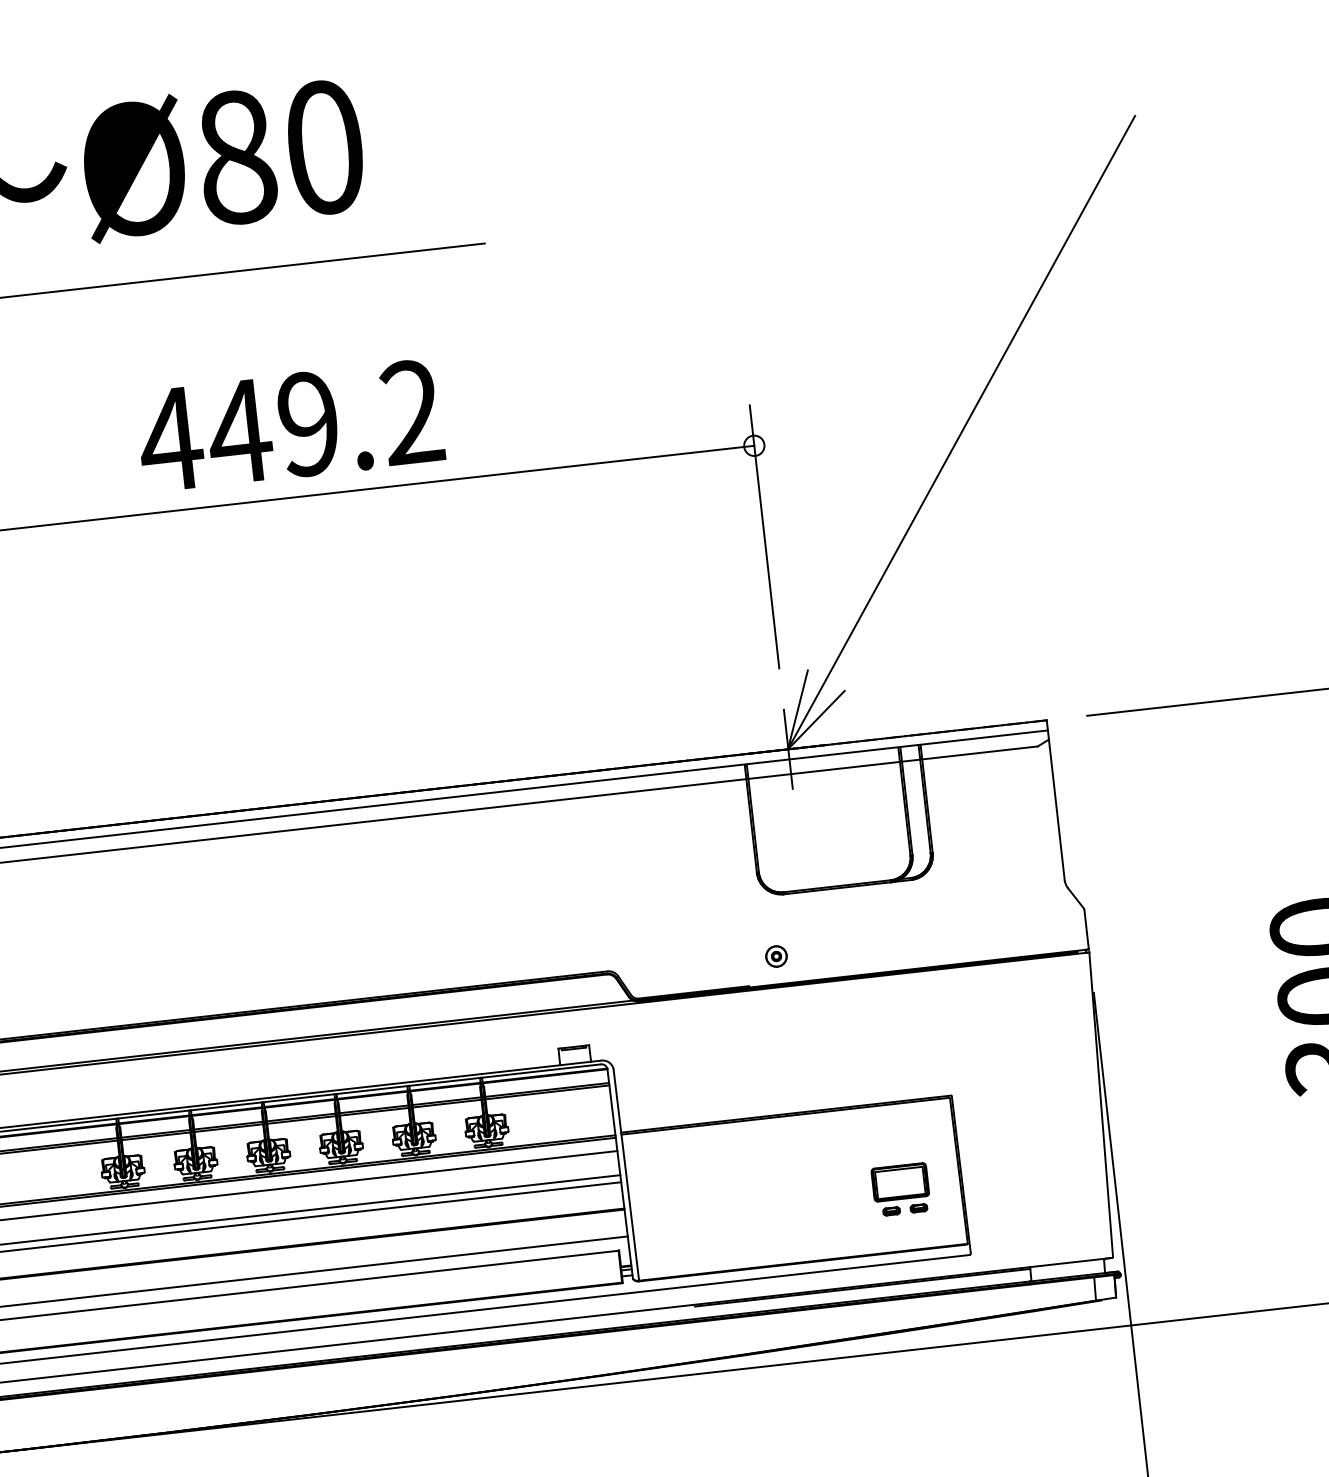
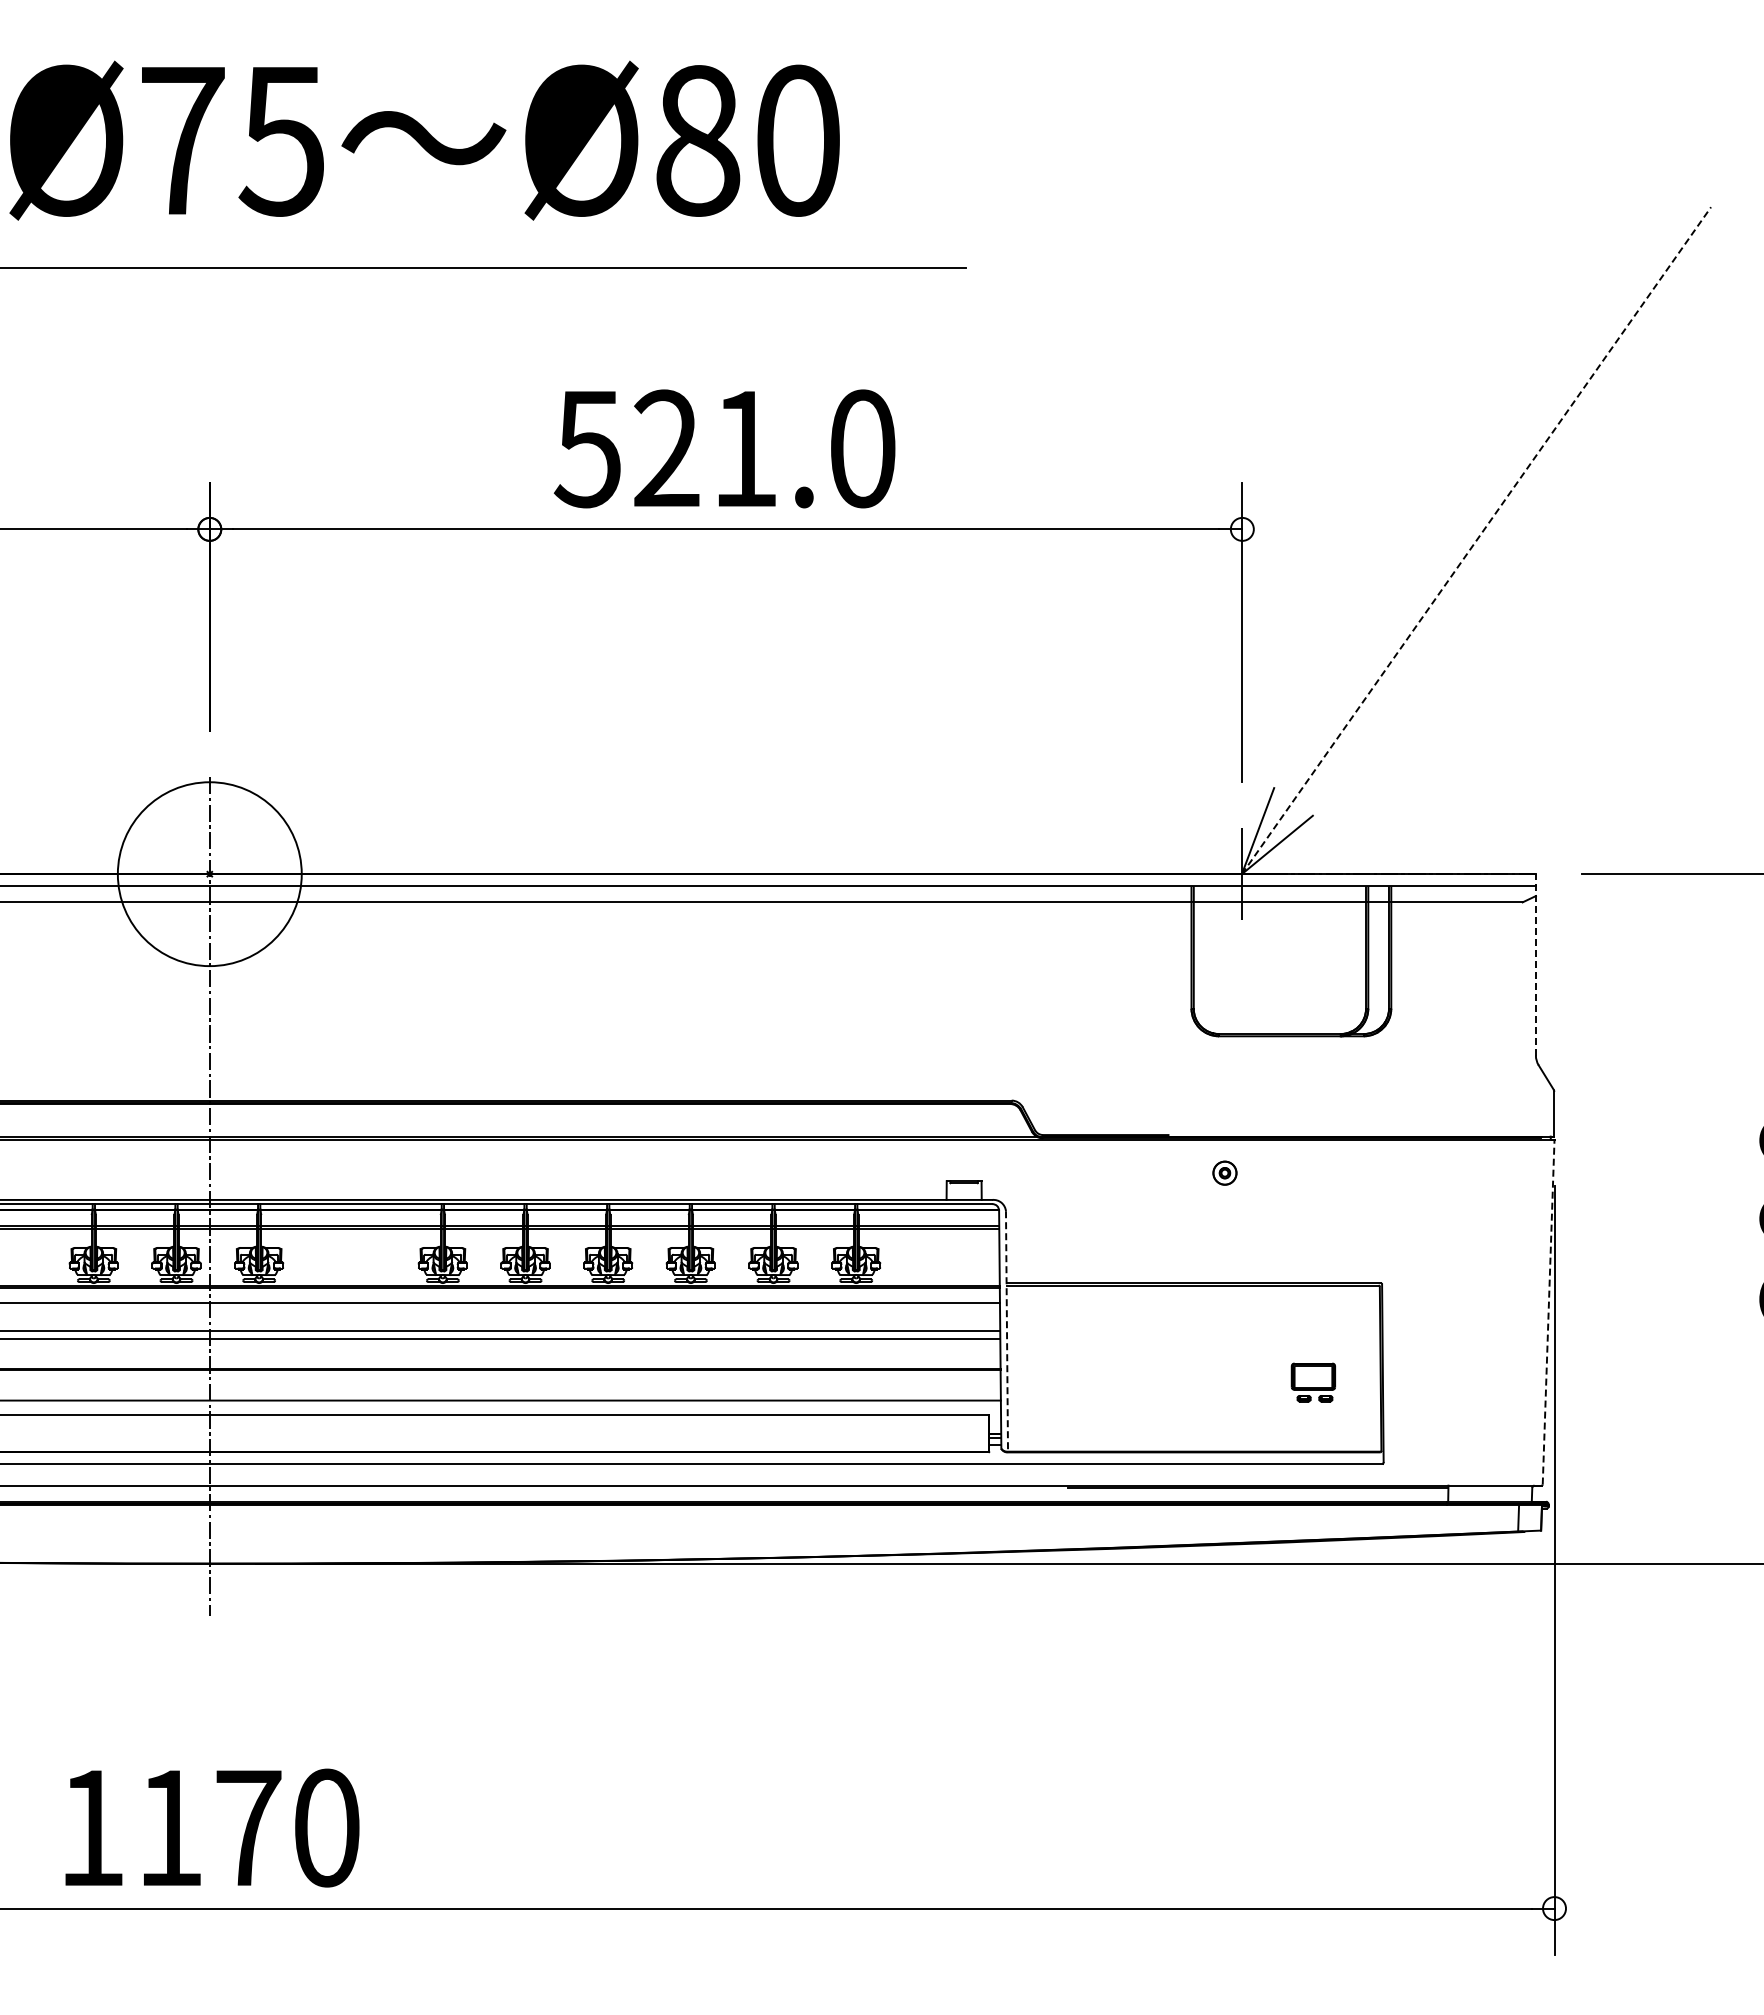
text: (289, 425) -> (723, 448), 449.2 -> 521.0
line: (961, 432) -> (1476, 540), solid -> dashed
line: (1055, 799) -> (1535, 964), solid -> dashed
part: (776, 955) -> (1224, 1172), moved
line: (1101, 1103) -> (1548, 1311), solid -> dashed
line: (626, 1175) -> (1007, 1331), solid -> dashed
part: (901, 1189) -> (1313, 1382), size x0.7

